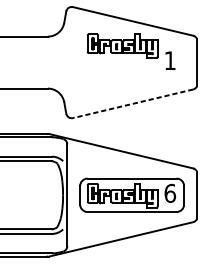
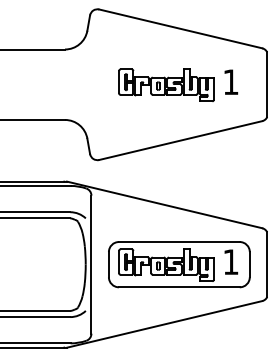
part: (122, 45) -> (166, 84), moved
line: (132, 103) -> (180, 140), dashed -> solid
text: (169, 193) -> (230, 262), 6 -> 1

